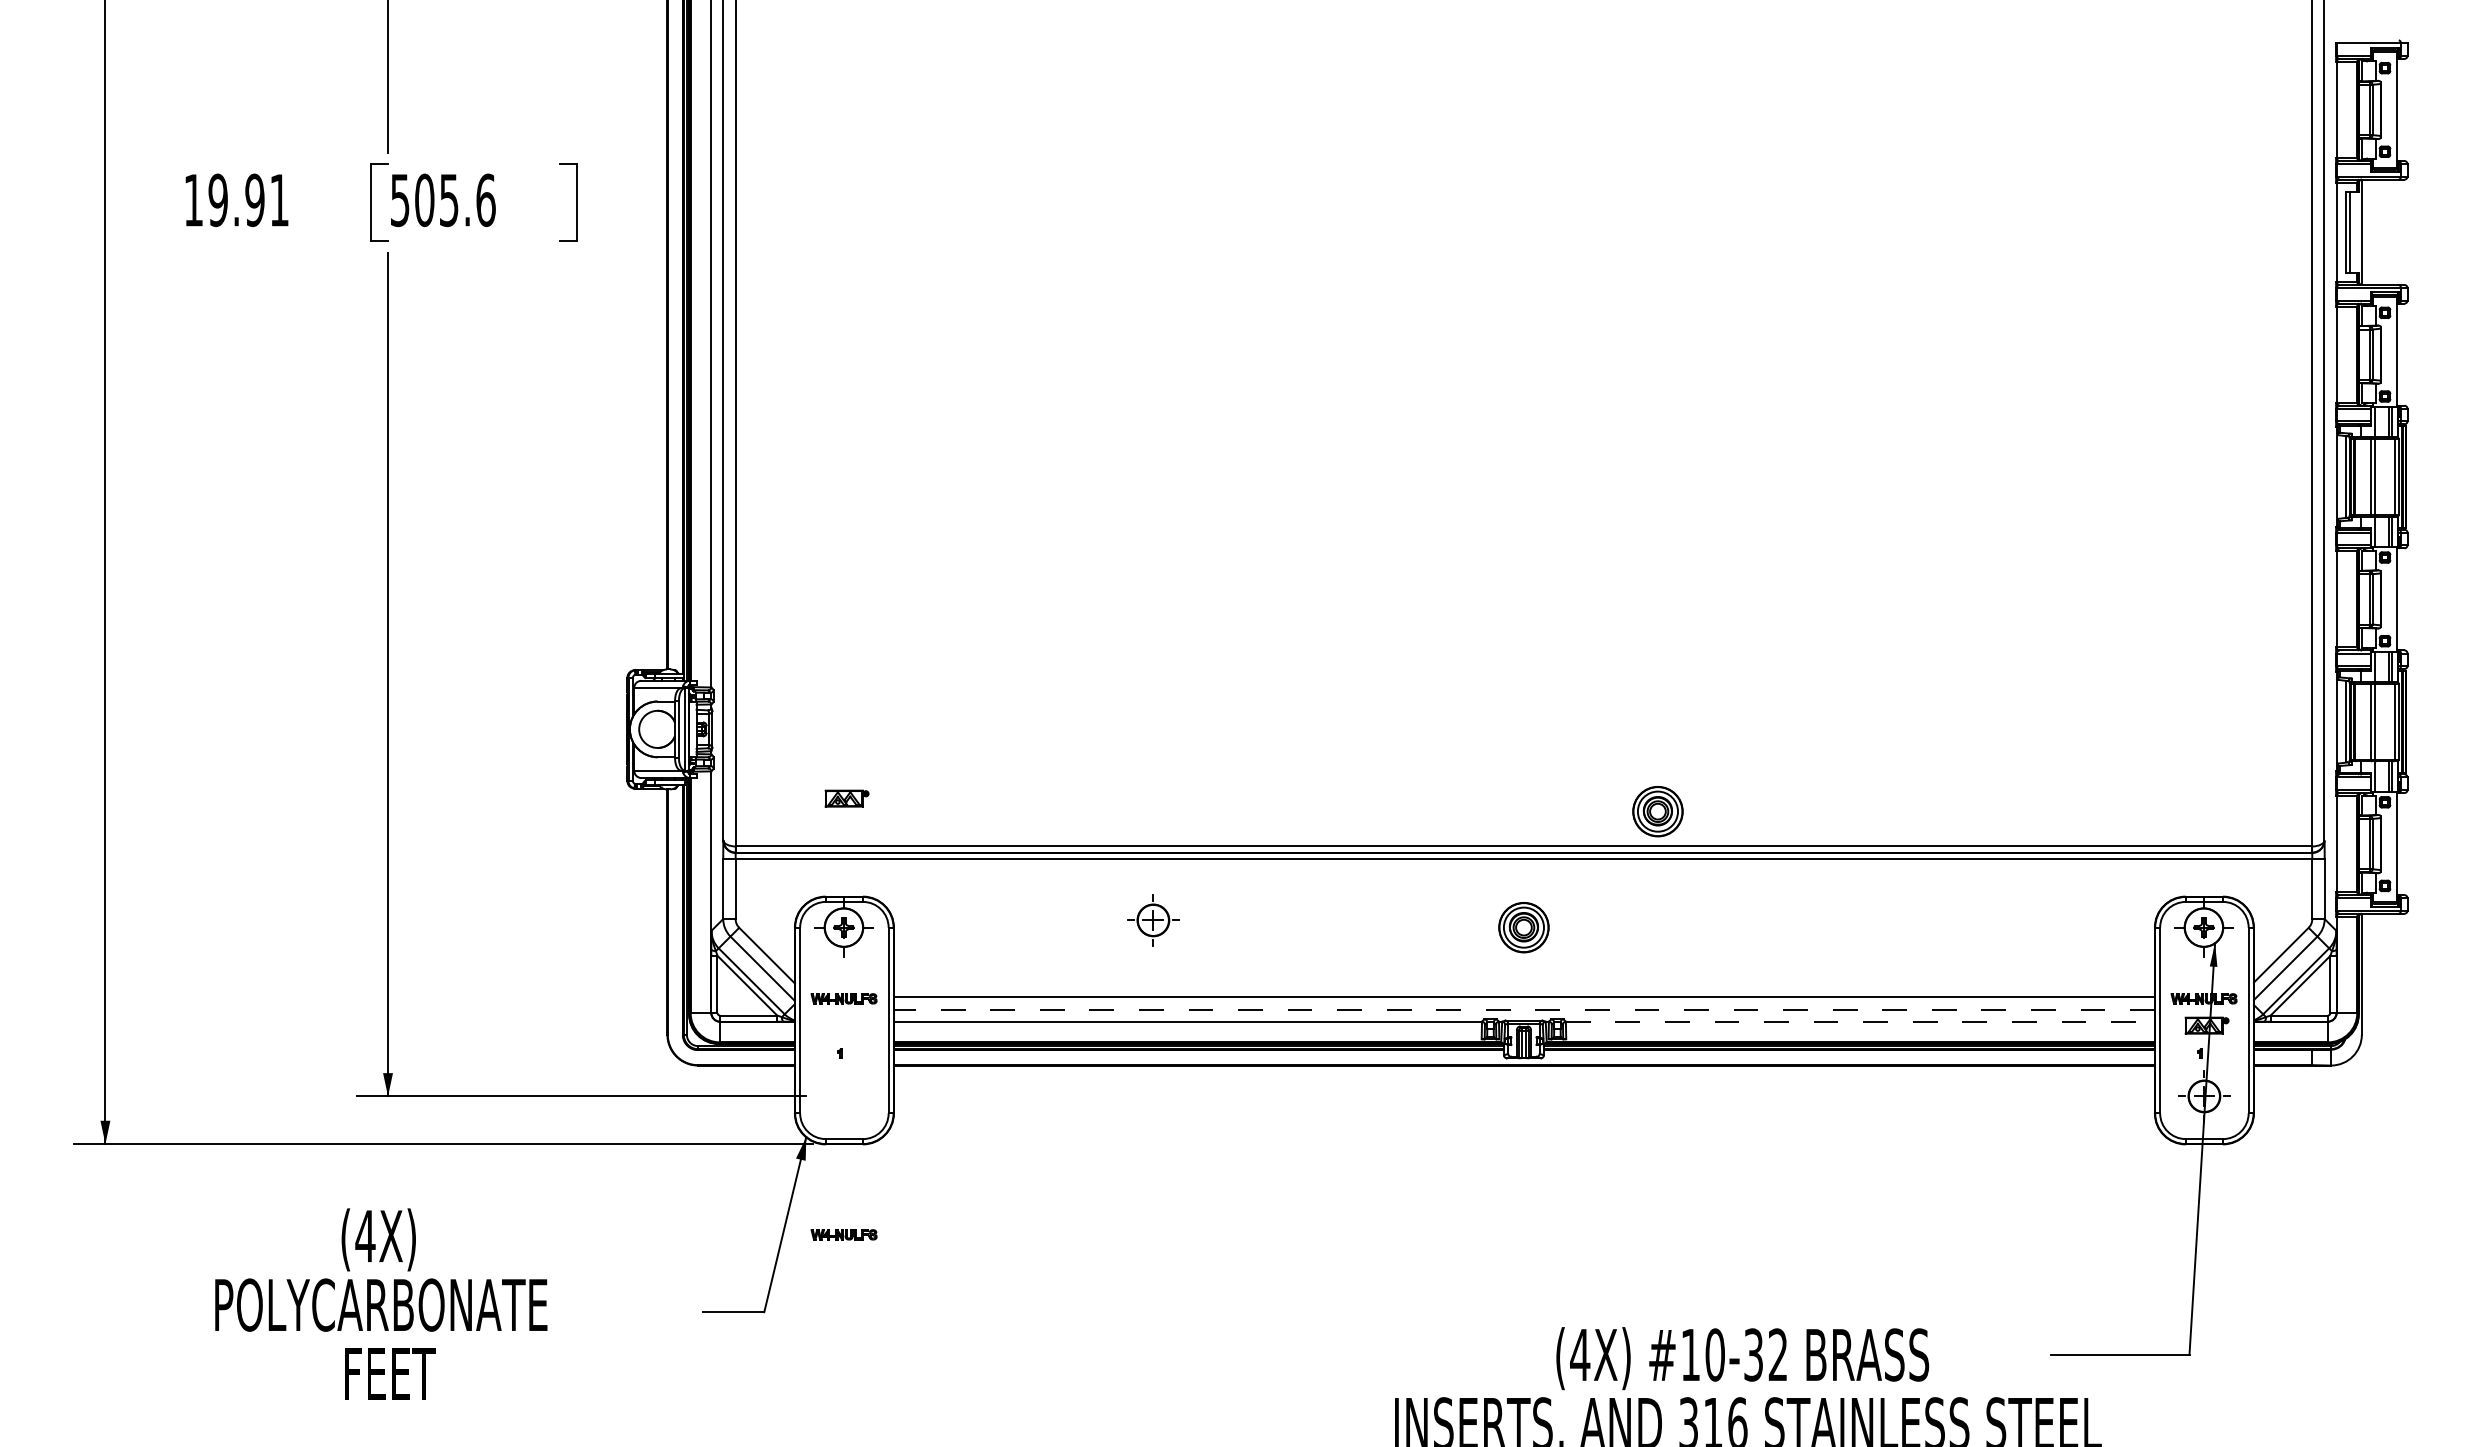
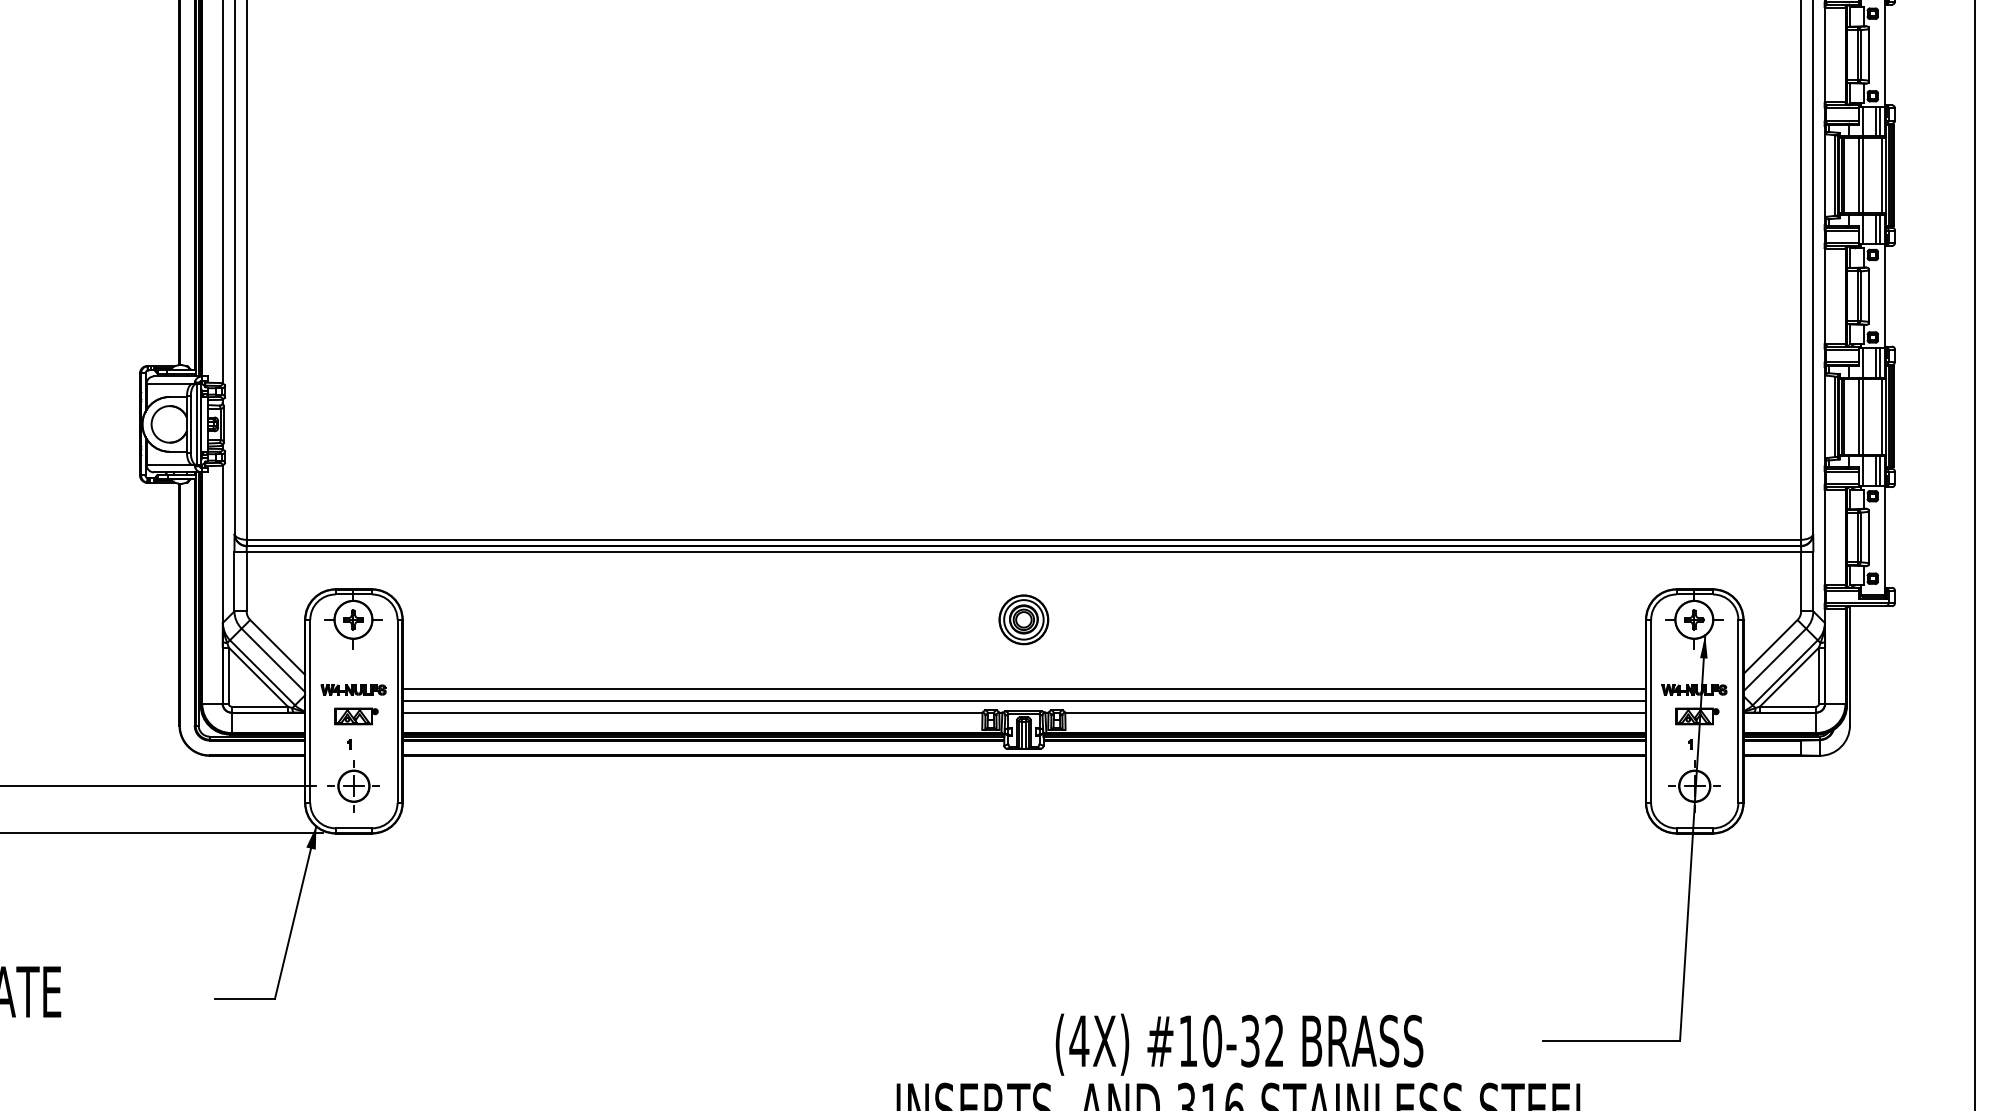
part: (846, 798) -> (356, 716), moved
part: (1657, 811) -> (1155, 505), removed
part: (1153, 920) -> (354, 786), moved
line: (1523, 1009) -> (1023, 700), dashed -> solid
line: (1860, 1021) -> (1355, 712), dashed -> solid
part: (843, 1234) -> (353, 922), removed

